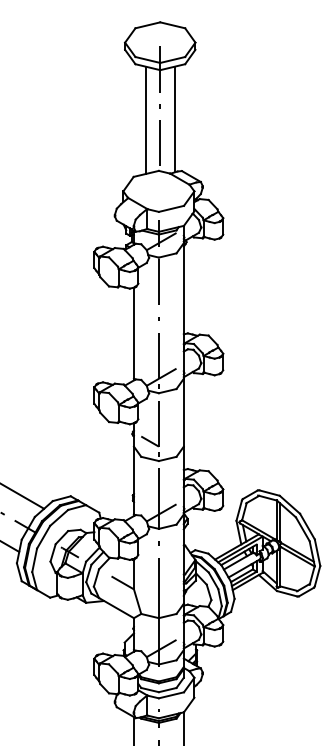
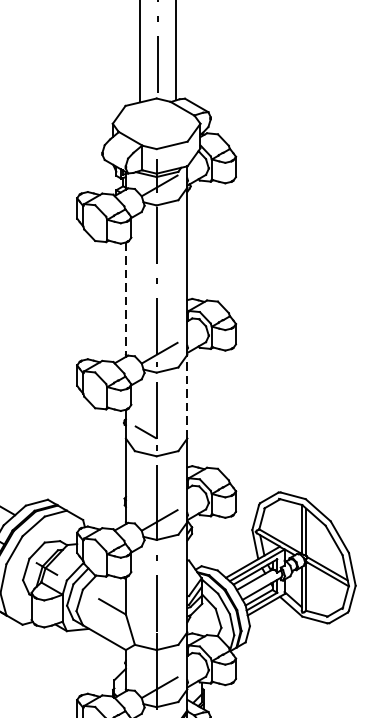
line: (133, 333) -> (125, 299), solid -> dashed
line: (183, 412) -> (187, 396), solid -> dashed

